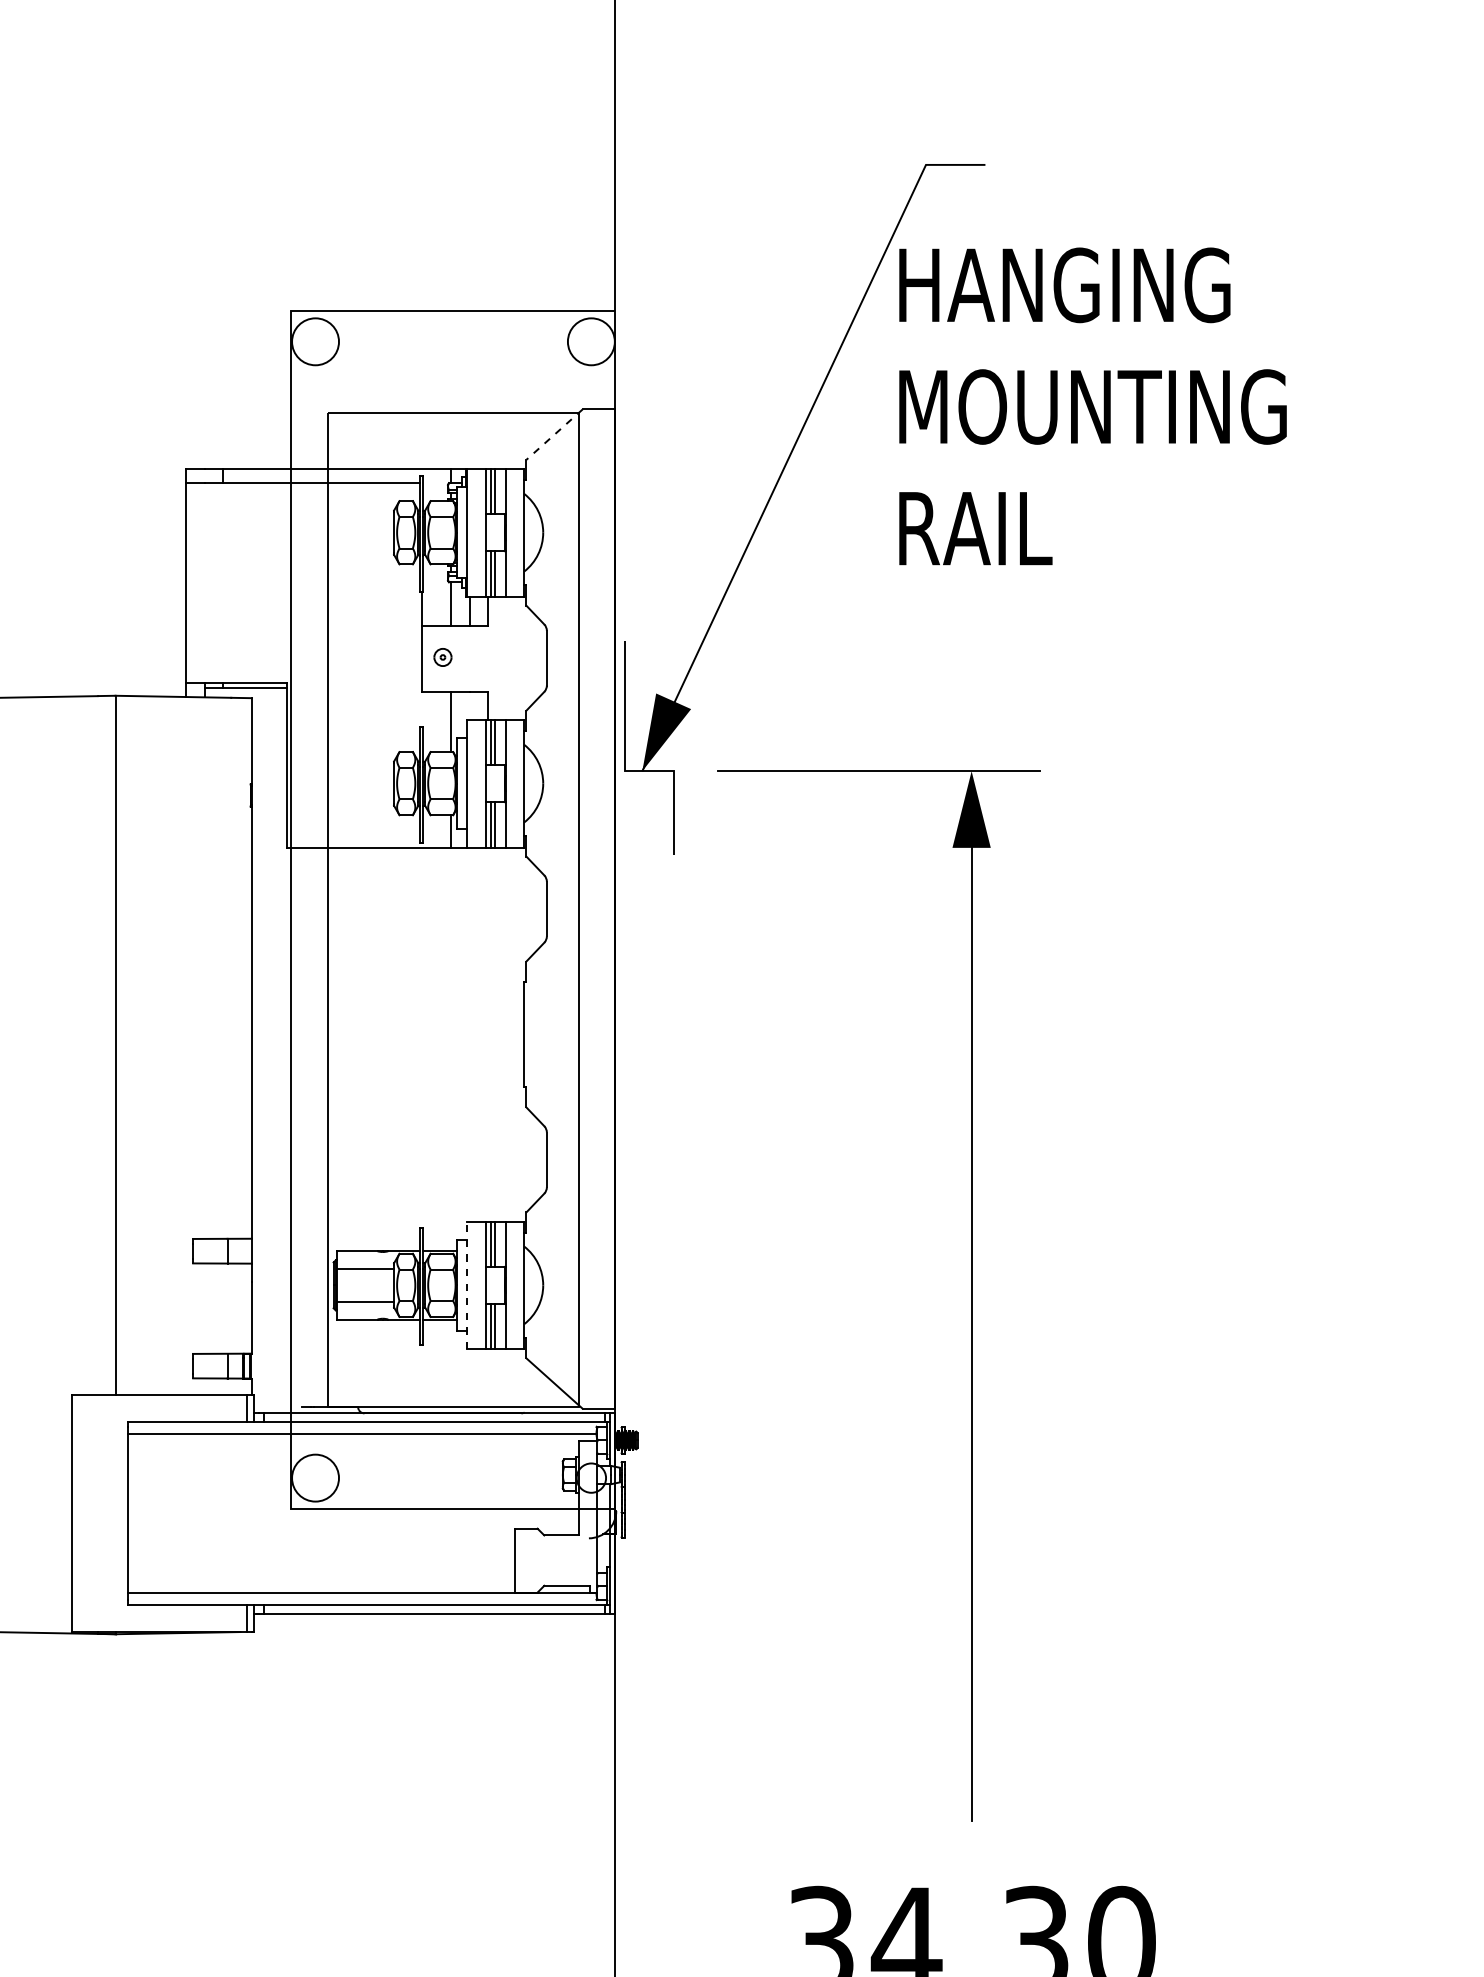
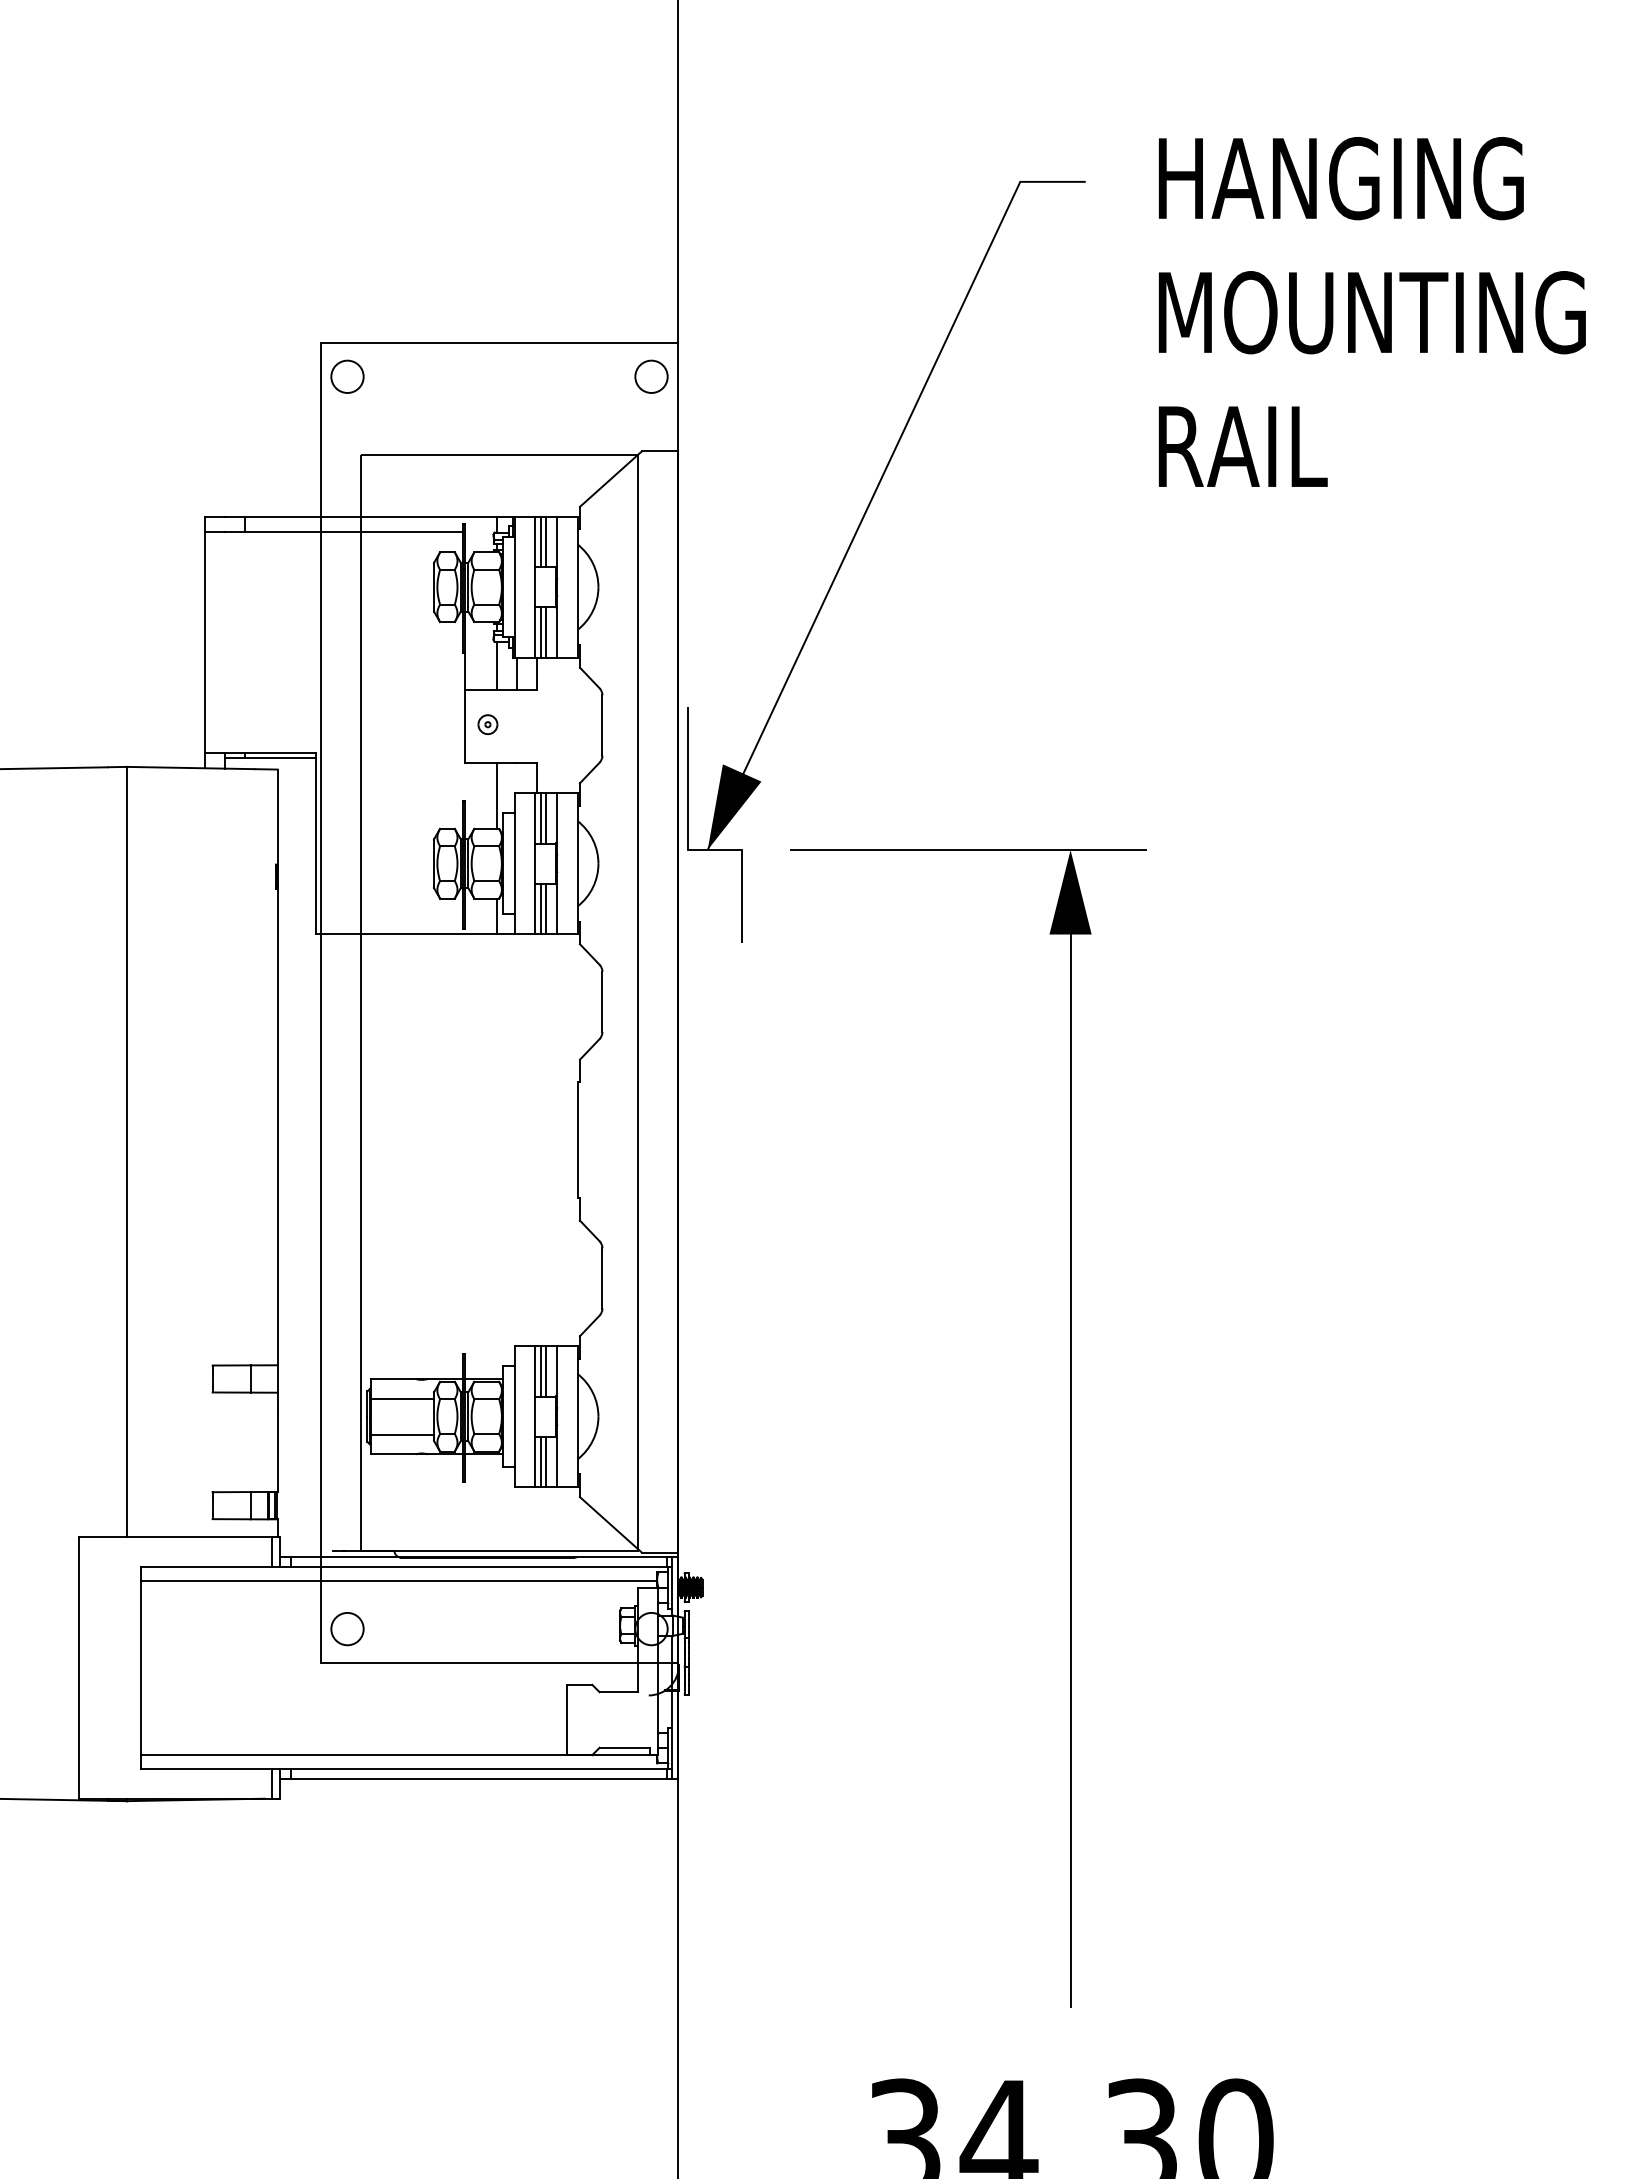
circle: (315, 341) -> (347, 376), size x0.62
circle: (591, 341) -> (651, 376), size x0.62
text: (1093, 405) -> (1372, 311), moved
line: (554, 434) -> (610, 479), dashed -> solid
line: (467, 1285) -> (514, 1416), dashed -> solid
circle: (315, 1477) -> (347, 1628), size x0.62

